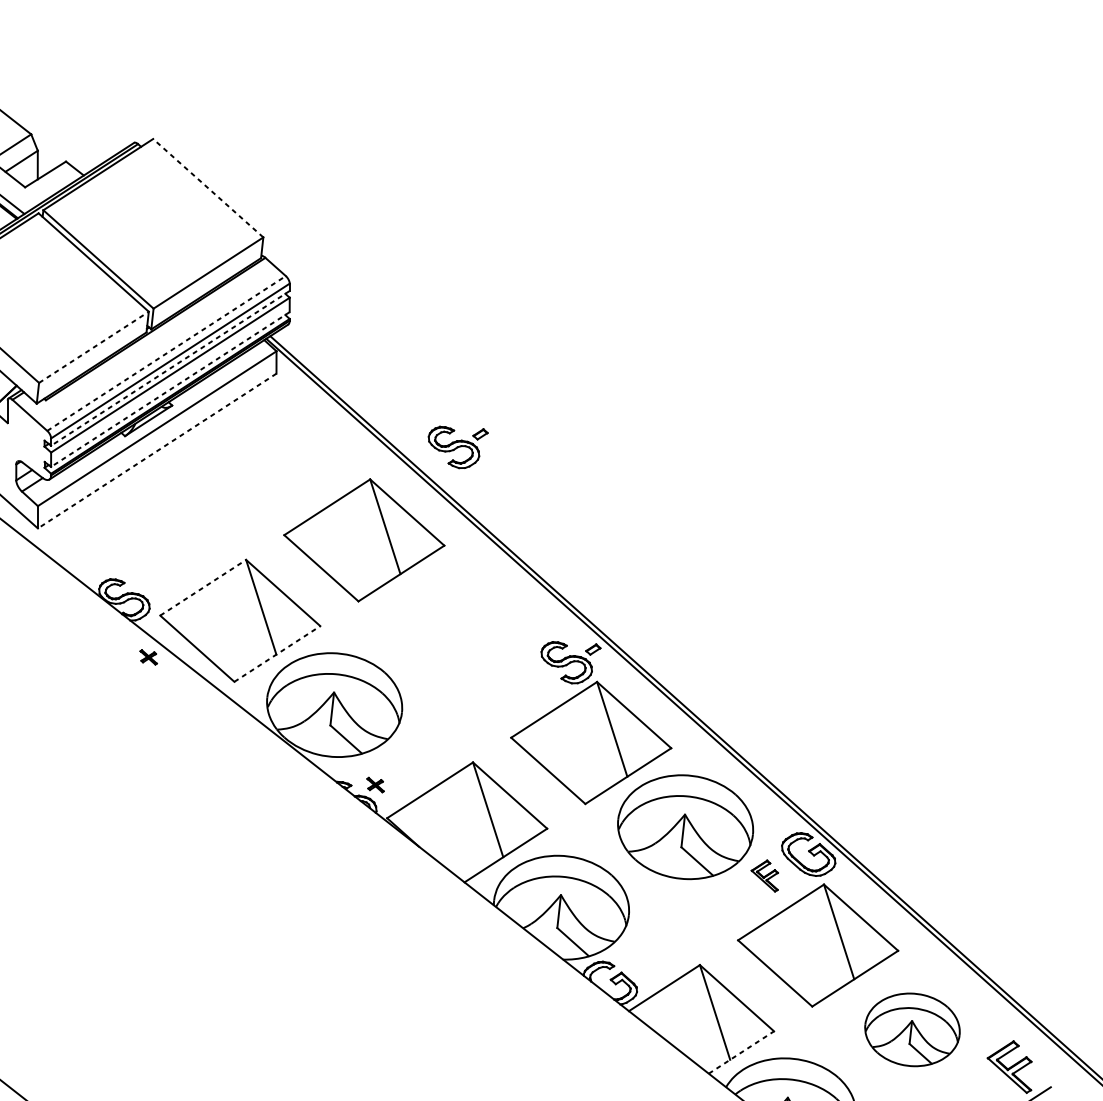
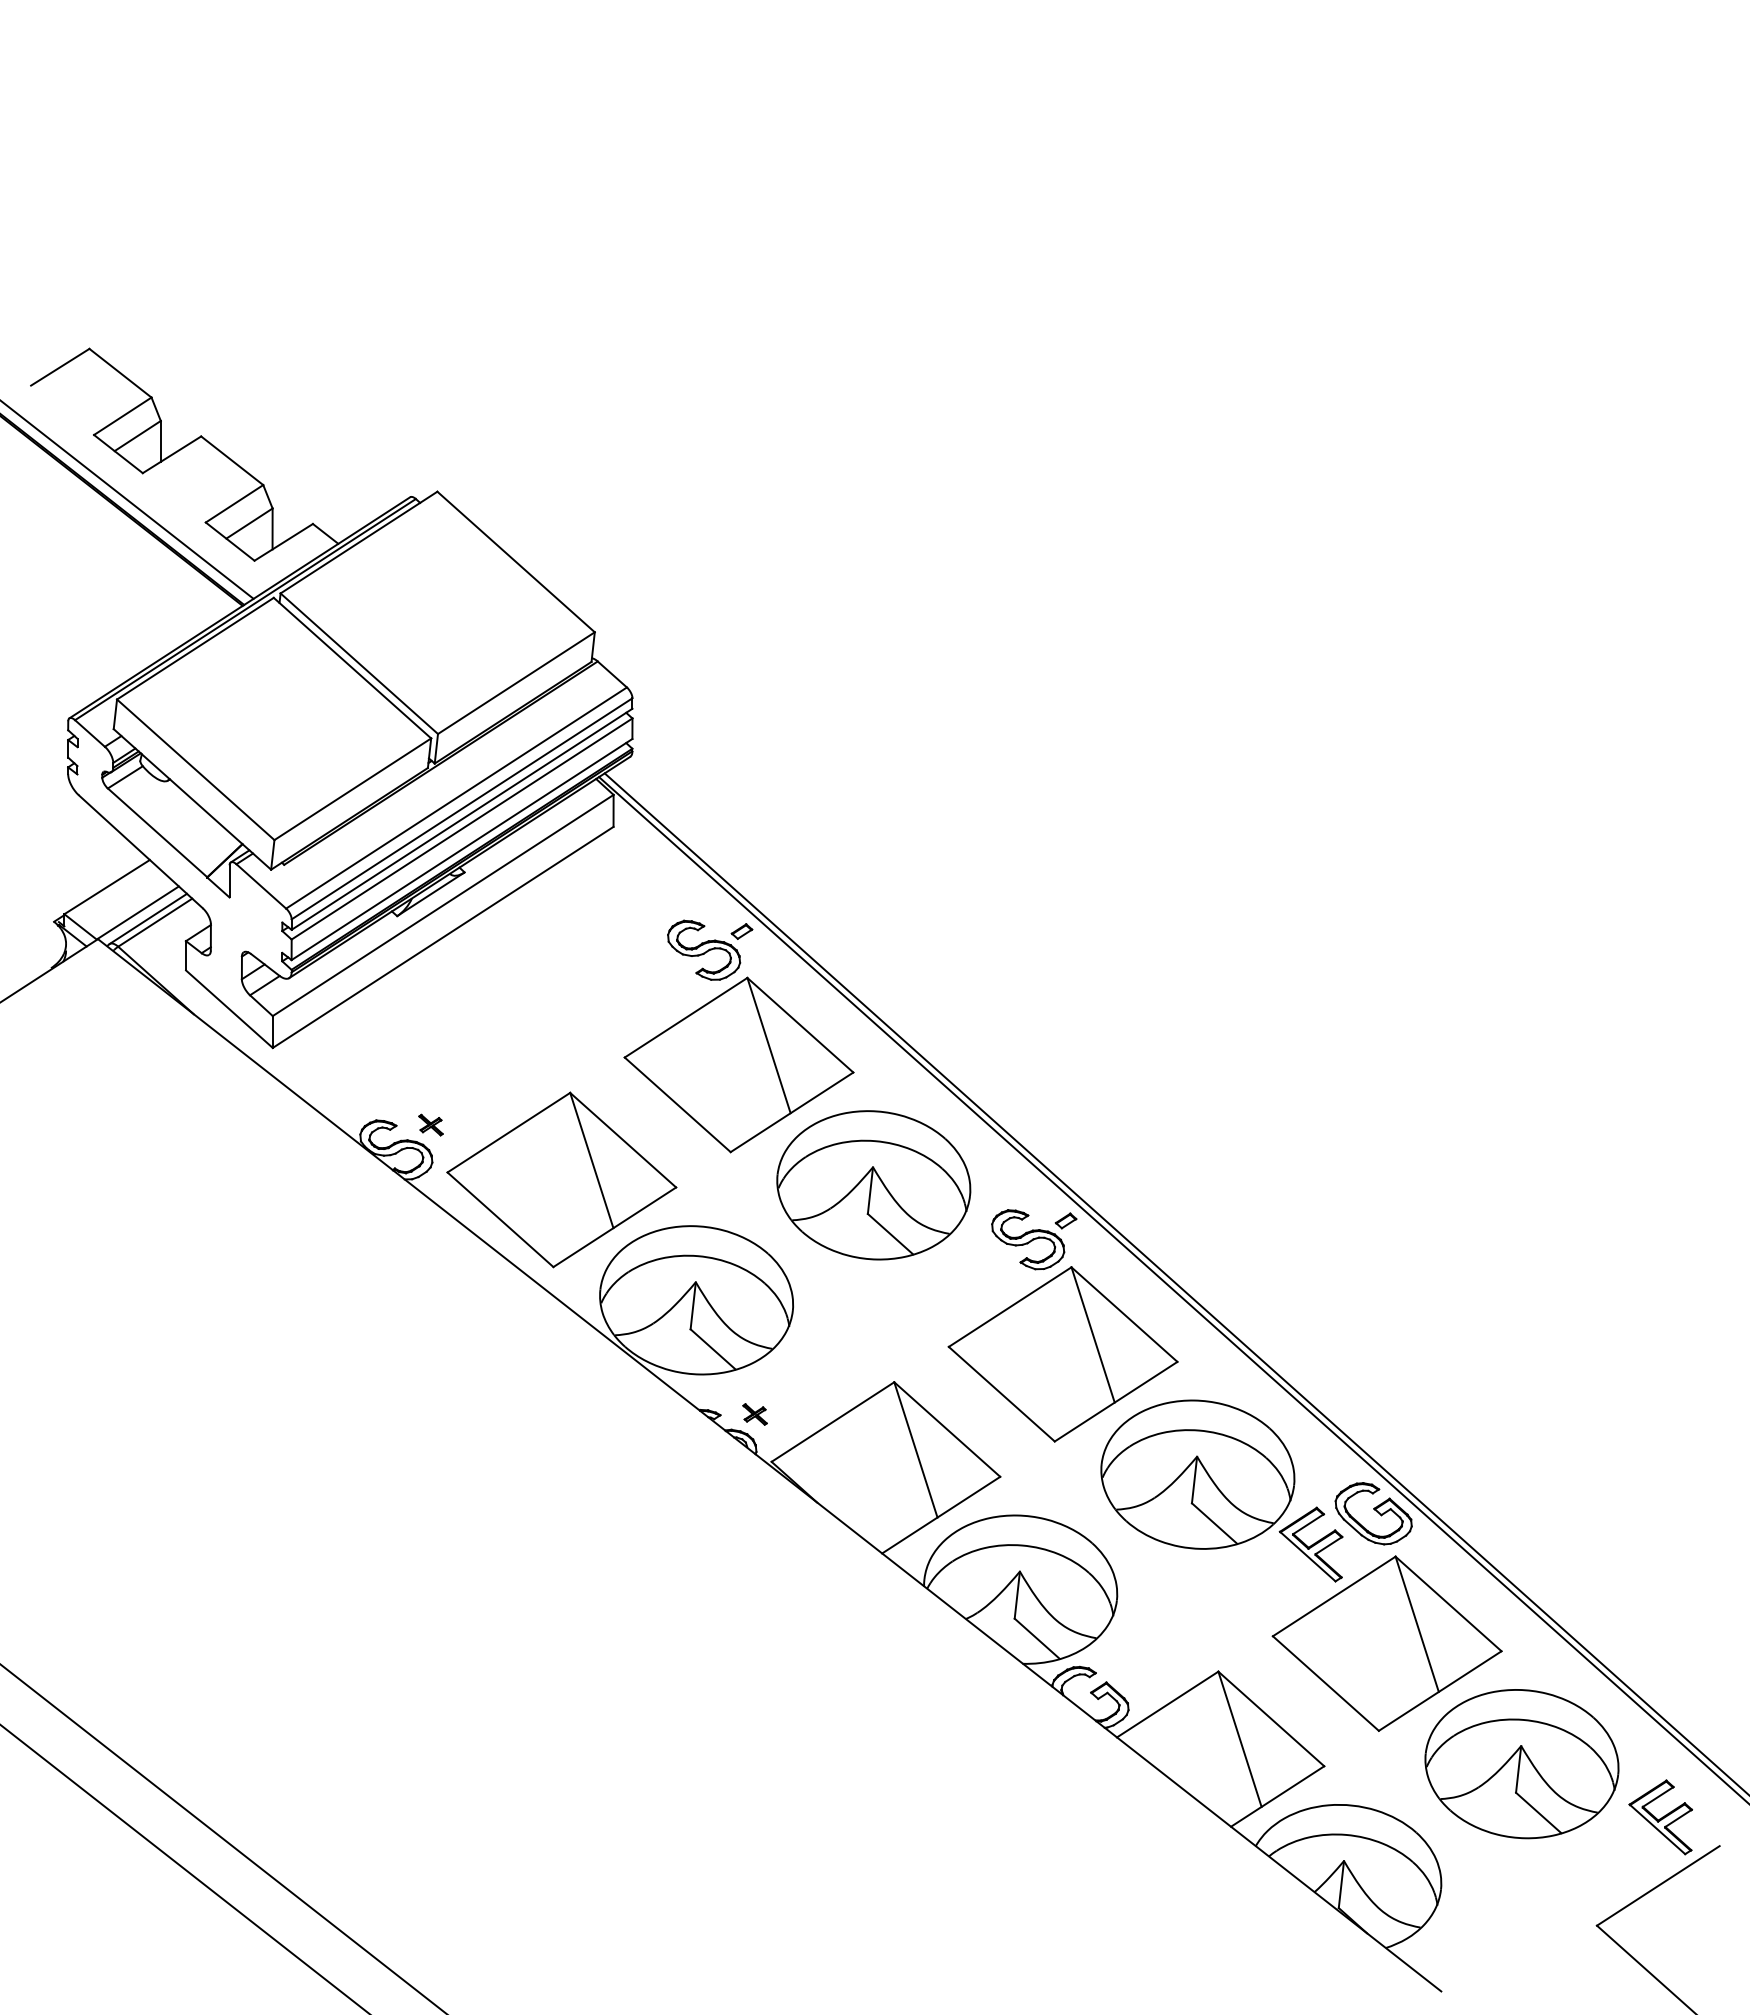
line: (208, 188) -> (516, 562), dashed -> solid
line: (94, 346) -> (353, 788), dashed -> solid
line: (166, 353) -> (456, 797), dashed -> solid
line: (170, 368) -> (461, 819), dashed -> solid
line: (170, 389) -> (461, 849), dashed -> solid
part: (458, 446) -> (710, 949), moved
line: (156, 451) -> (442, 937), dashed -> solid
line: (203, 587) -> (509, 1132), dashed -> solid
part: (458, 624) -> (873, 1185), added
line: (277, 654) -> (615, 1227), dashed -> solid
part: (148, 656) -> (430, 1124), moved
part: (764, 876) -> (1310, 1544), size x1.67
part: (912, 1030) -> (1521, 1764), size x1.43
line: (741, 1052) -> (1277, 1796), dashed -> solid

